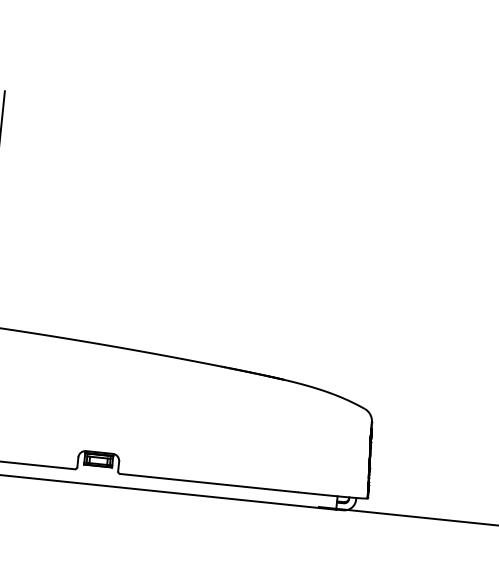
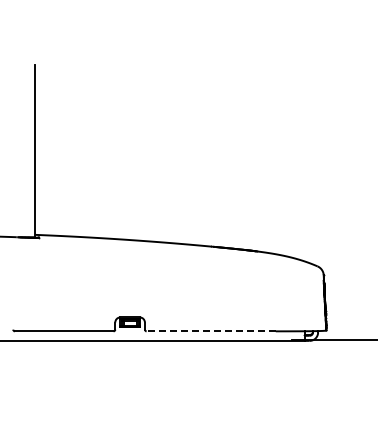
line: (209, 483) -> (211, 331), solid -> dashed

